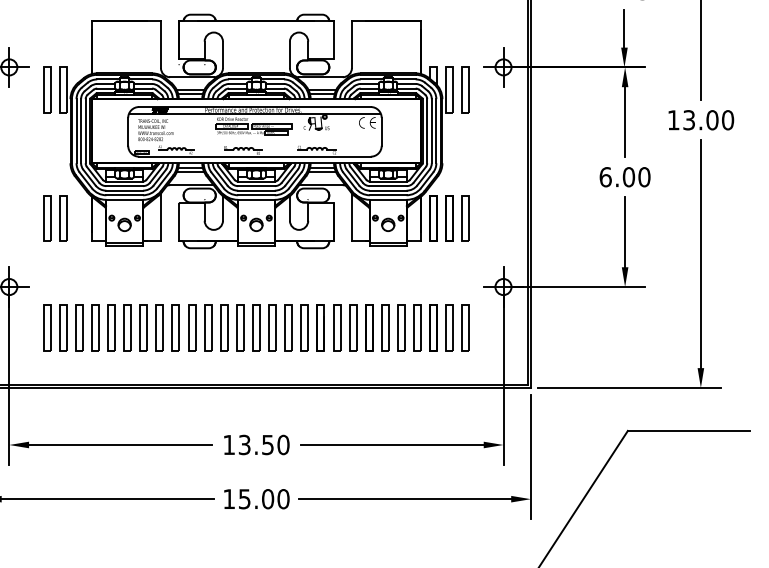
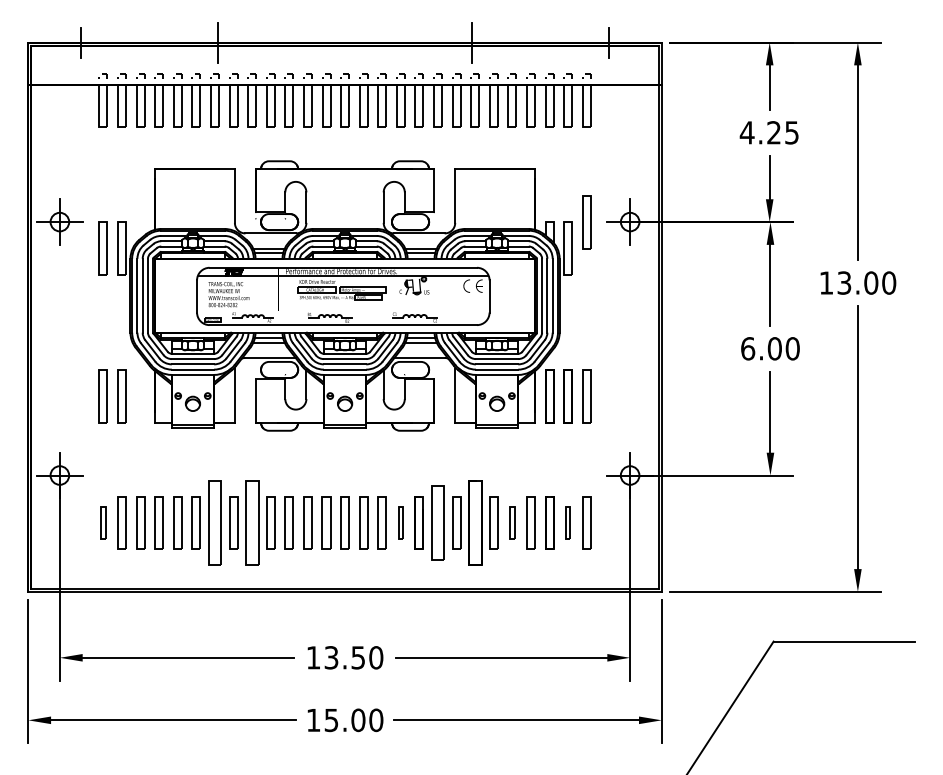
part: (465, 90) -> (586, 222), moved
part: (46, 327) -> (102, 522), size x0.6
part: (143, 327) -> (214, 522), size x1.6
part: (175, 327) -> (251, 522), size x1.6
part: (304, 327) -> (400, 522), size x0.6
part: (336, 327) -> (437, 522), size x1.4
part: (368, 327) -> (474, 522), size x1.6
part: (400, 327) -> (511, 522), size x0.6
part: (449, 327) -> (567, 522), size x0.6

